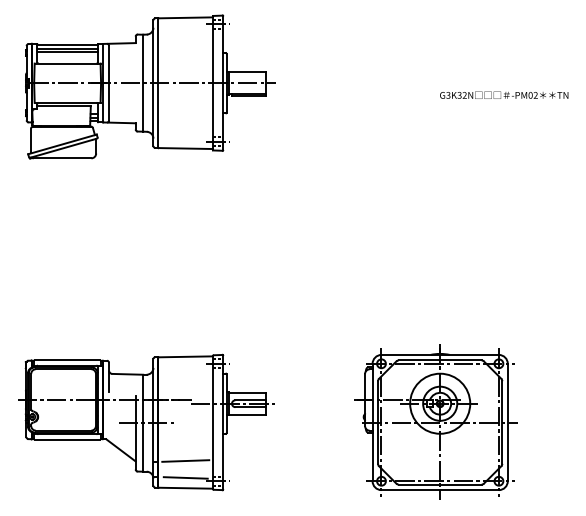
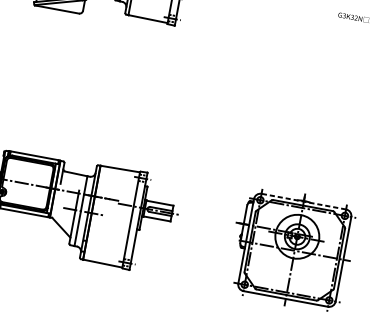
line: (440, 354) -> (304, 201), solid -> dashed
line: (185, 460) -> (106, 243), removed
line: (185, 477) -> (104, 255), removed

